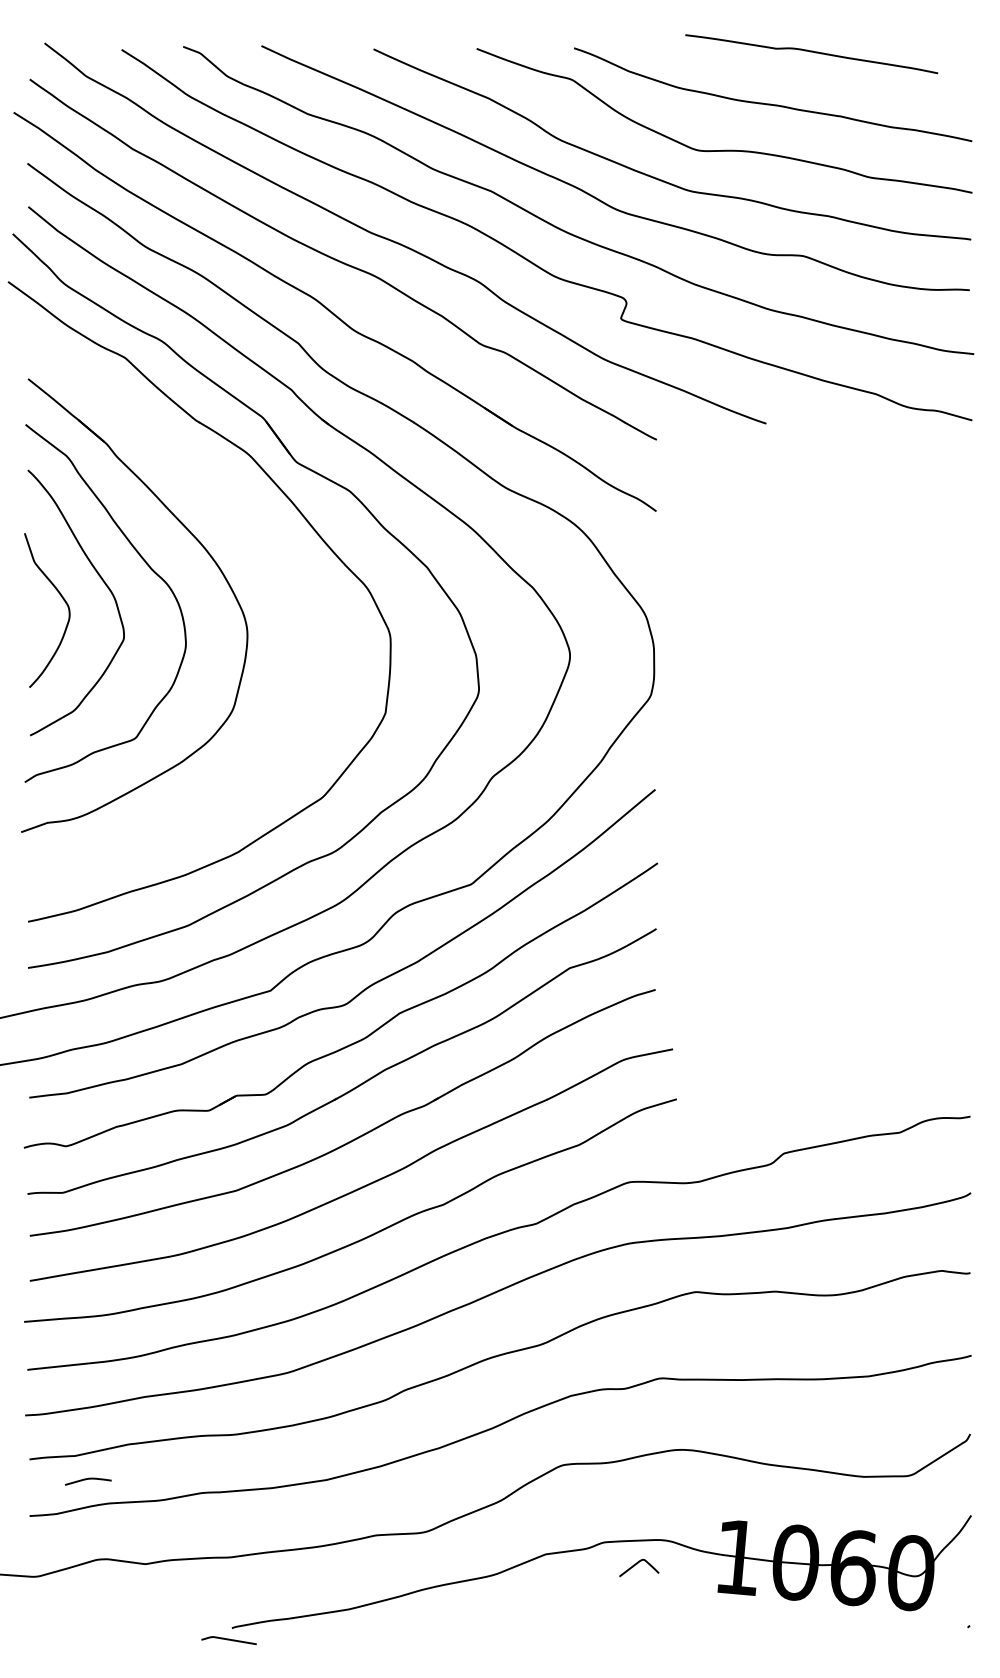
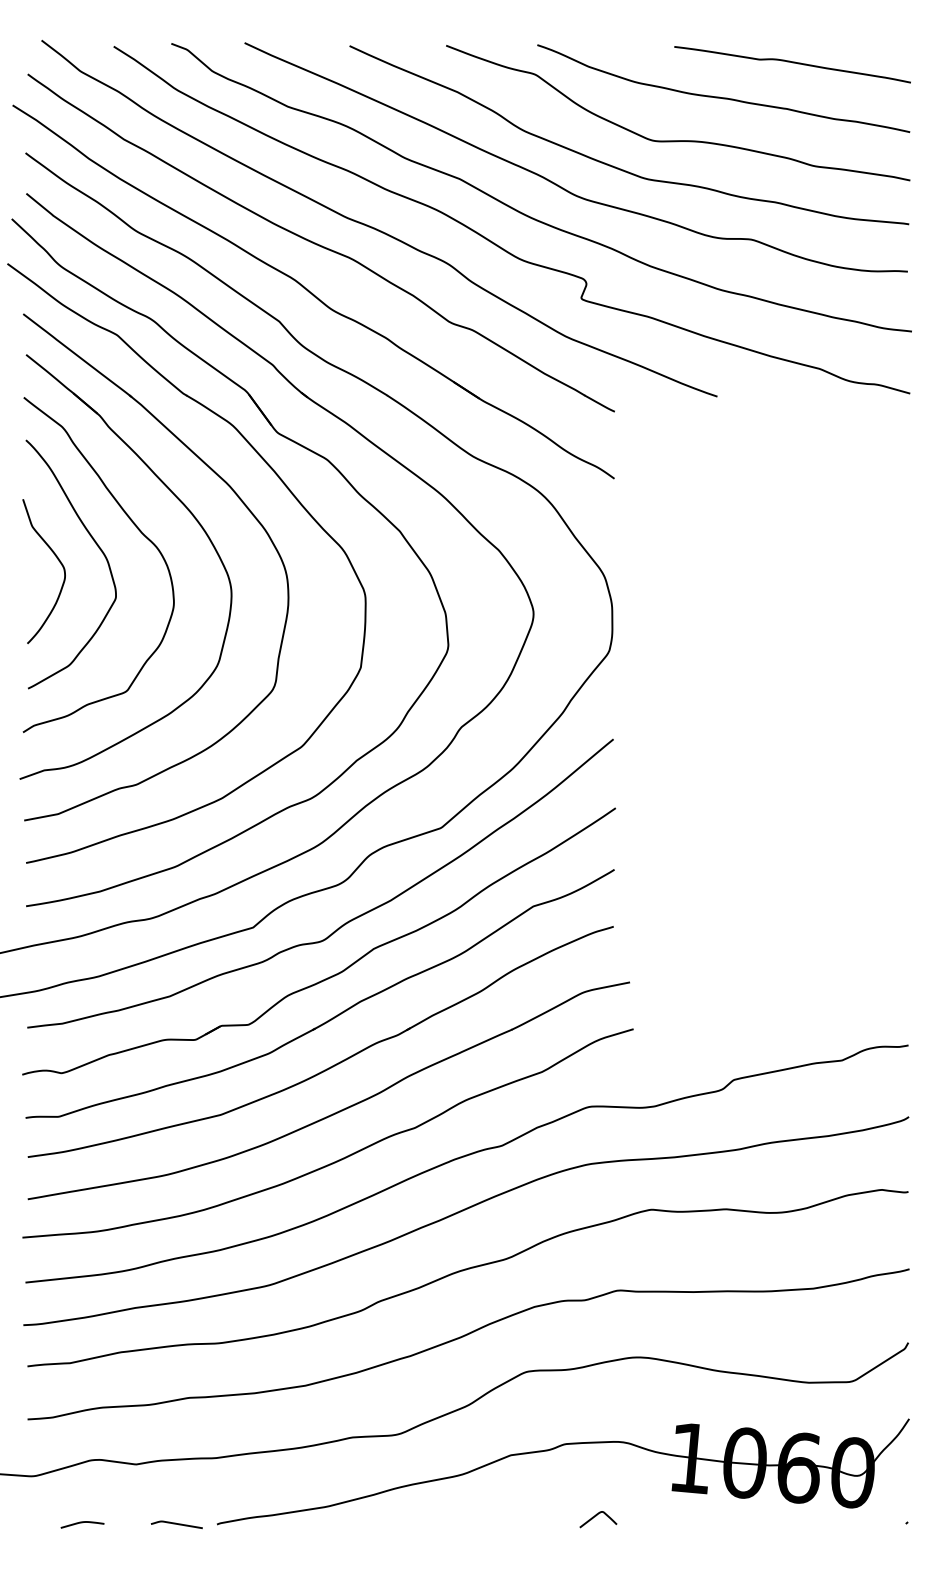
curve: (811, 52) -> (792, 63), moved
part: (256, 534) -> (240, 500), added
curve: (88, 1479) -> (82, 1522), moved
curve: (637, 1564) -> (596, 1516), moved
curve: (228, 1640) -> (176, 1524), moved

